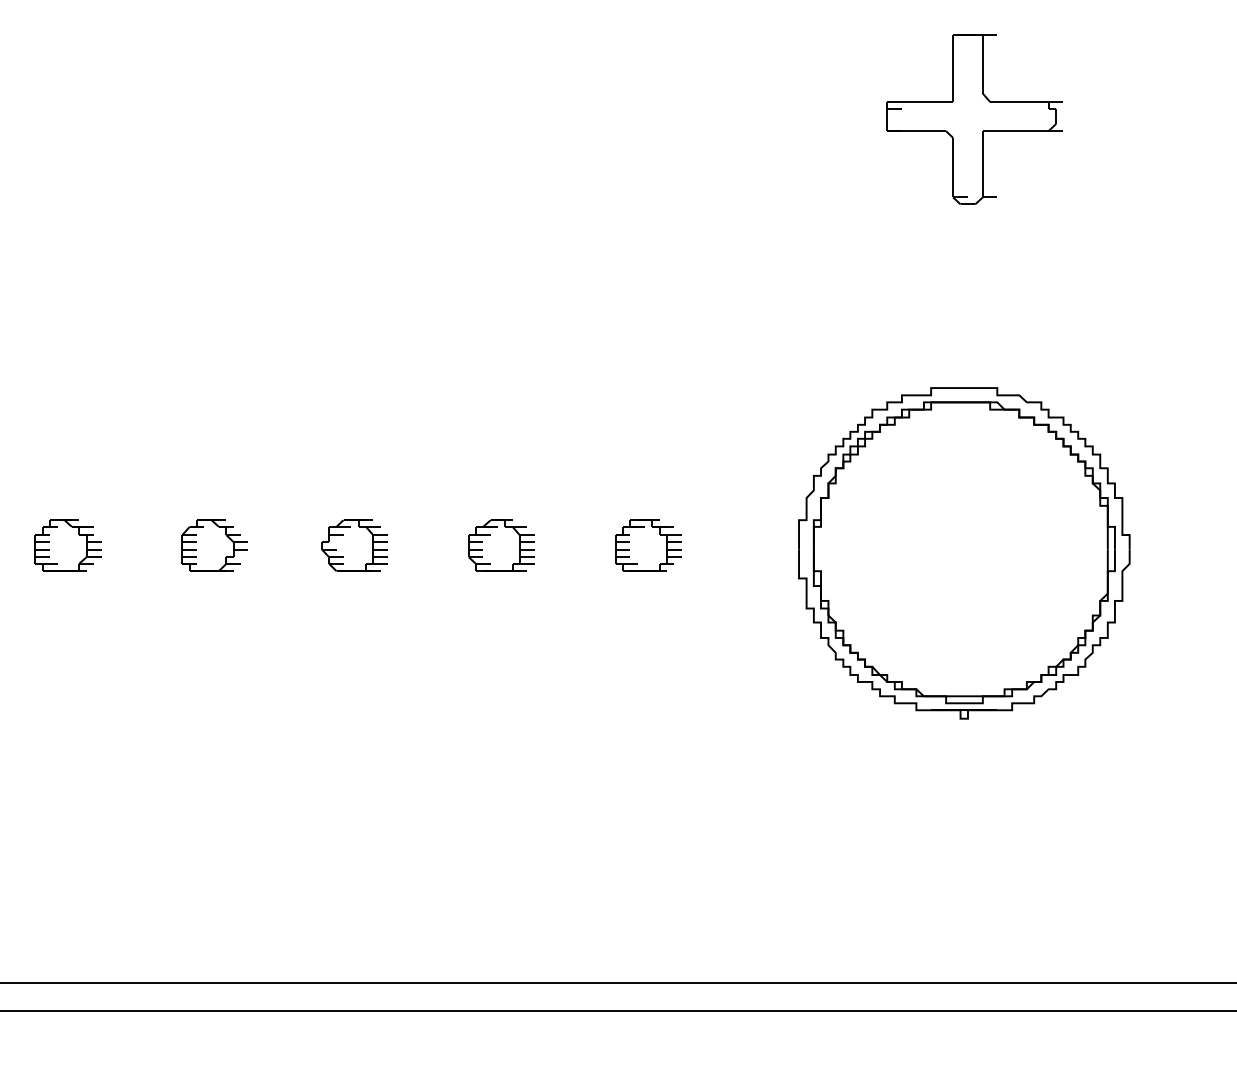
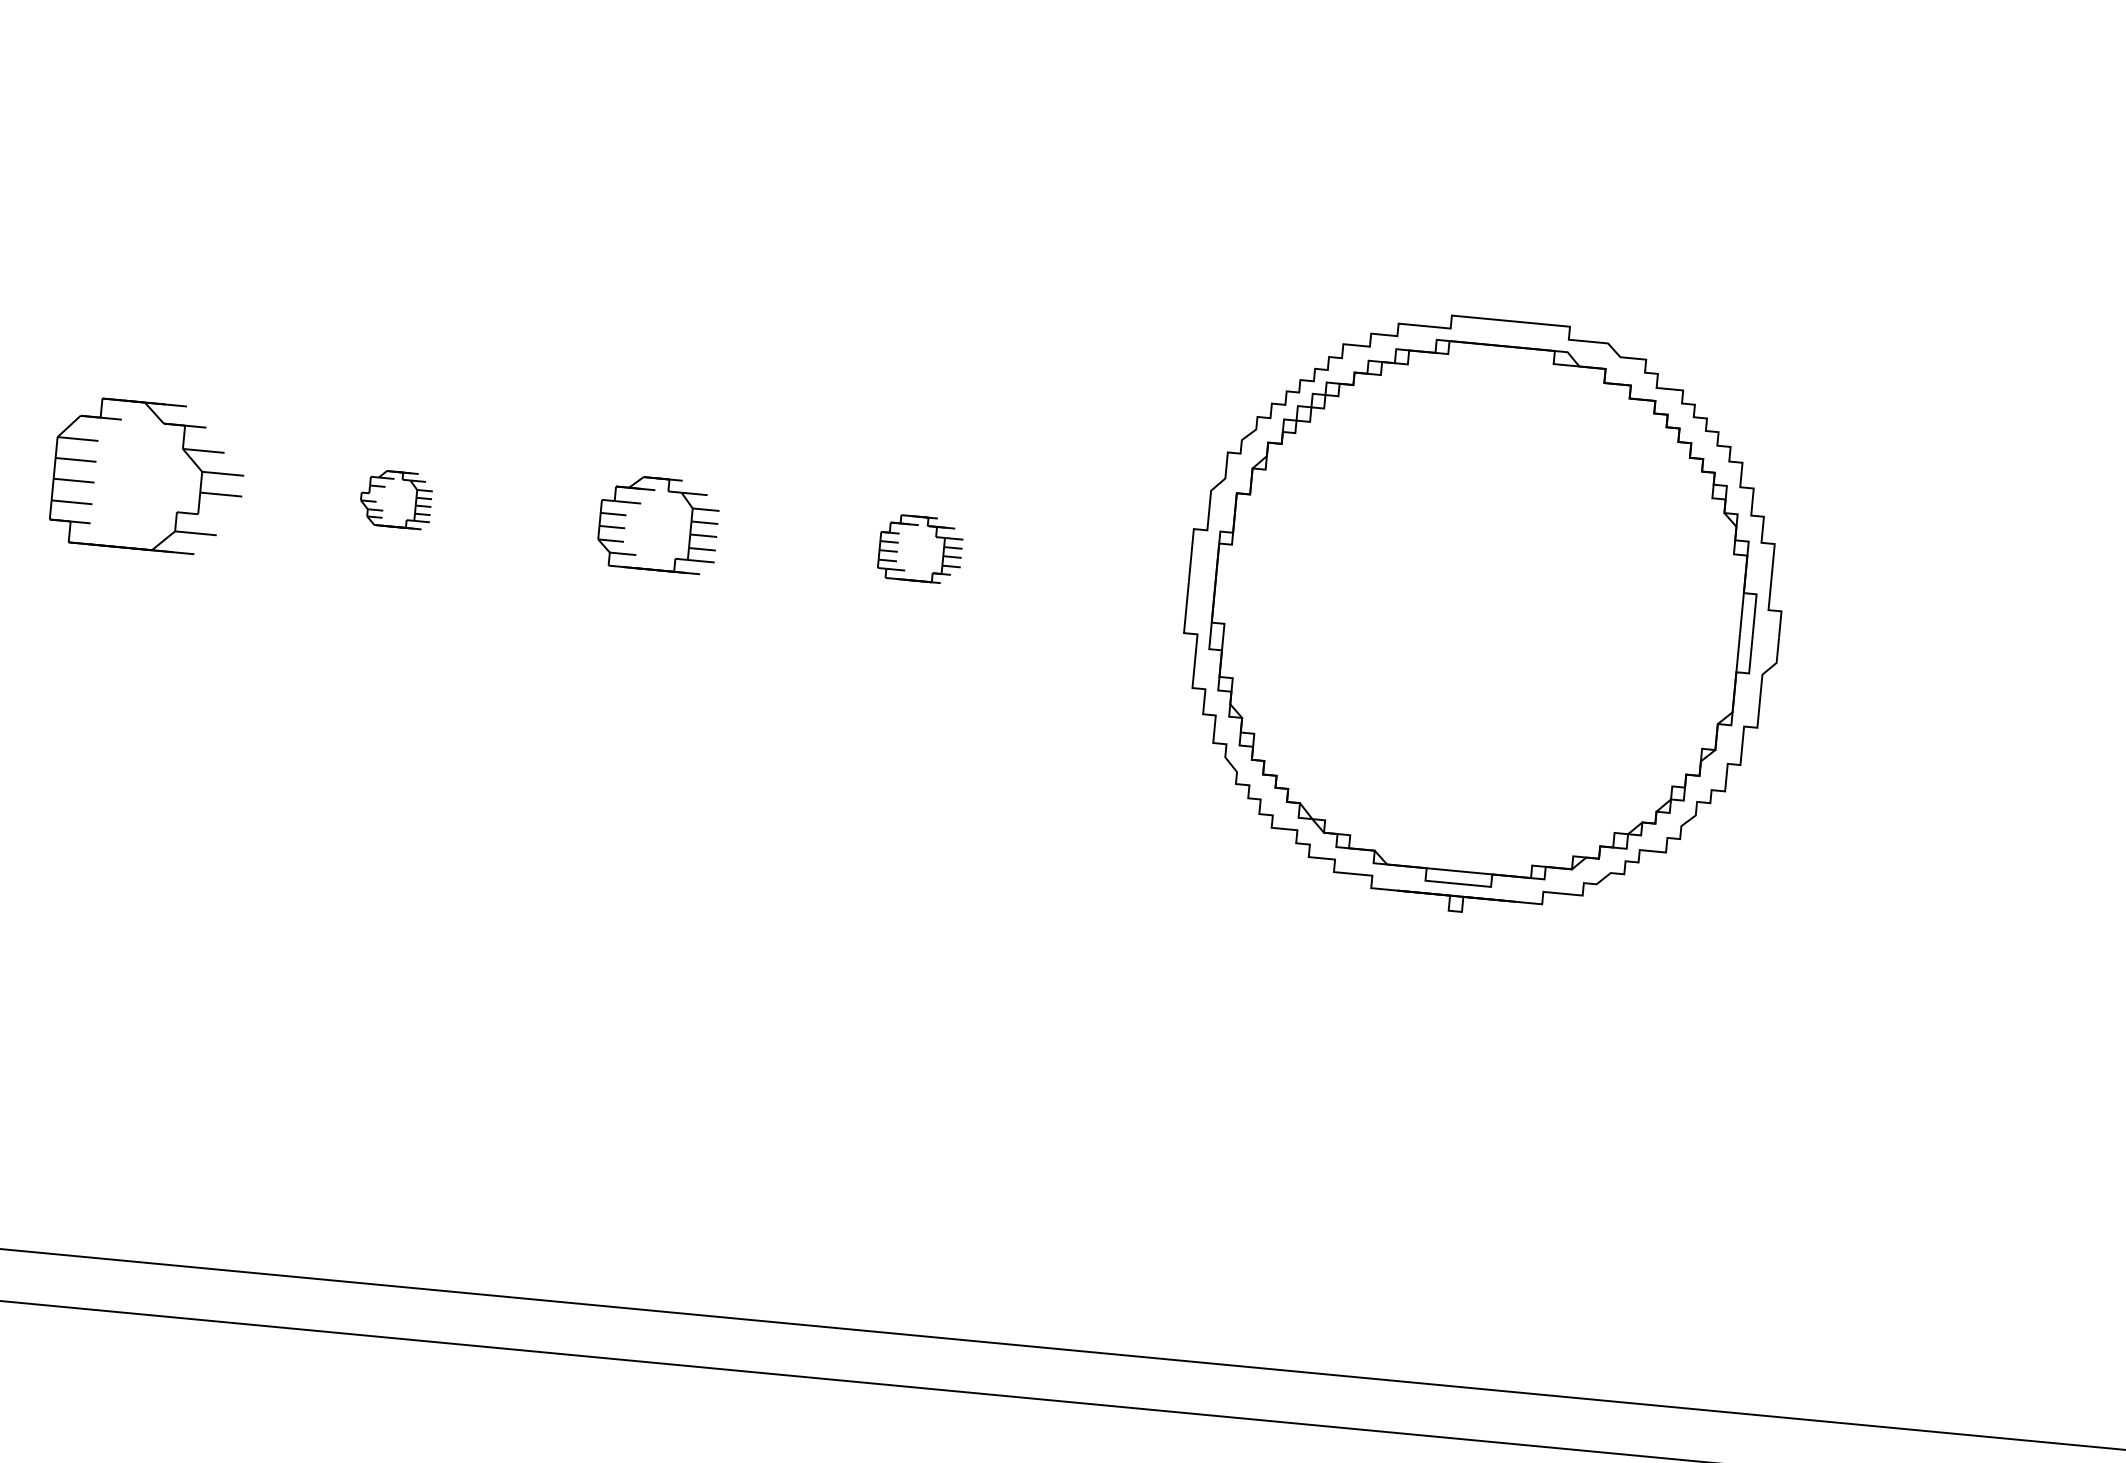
part: (214, 545) -> (146, 475), size x1.6
part: (354, 545) -> (396, 499), size x0.6
part: (648, 545) -> (920, 548), size x0.7

